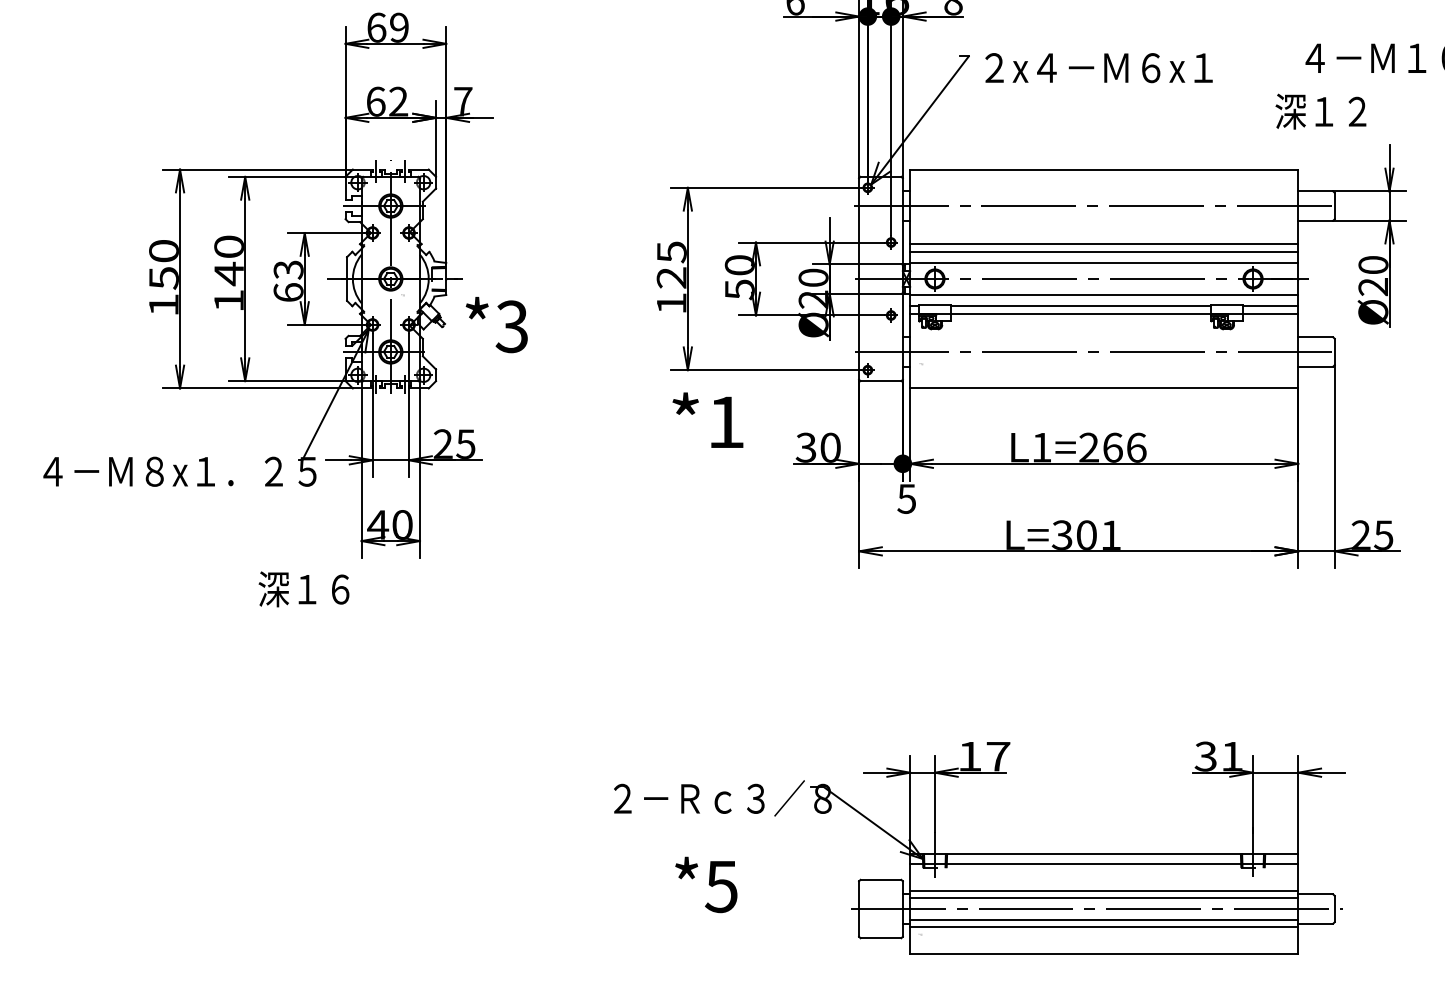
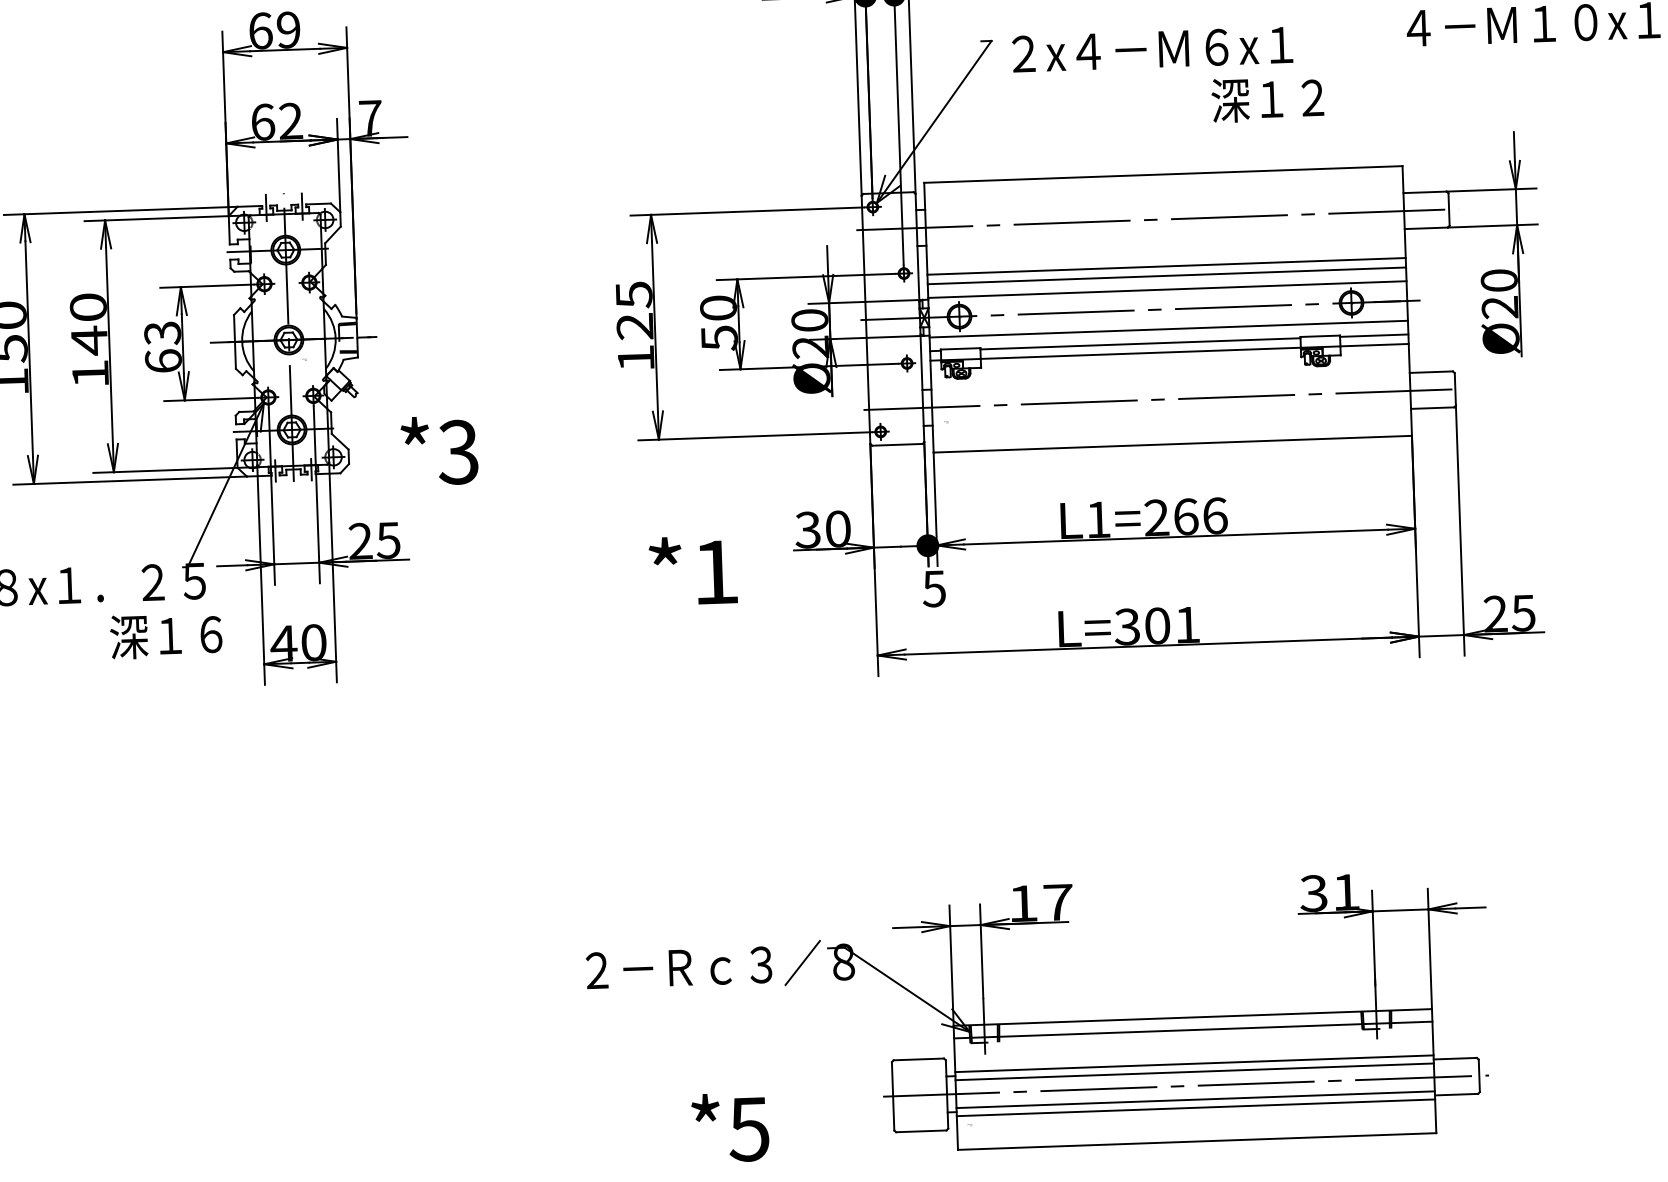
text: (1320, 111) -> (1267, 99), moved
text: (496, 325) -> (439, 451), moved
text: (707, 419) -> (692, 569), moved
text: (303, 589) -> (165, 636), moved
text: (706, 884) -> (730, 1127), moved

